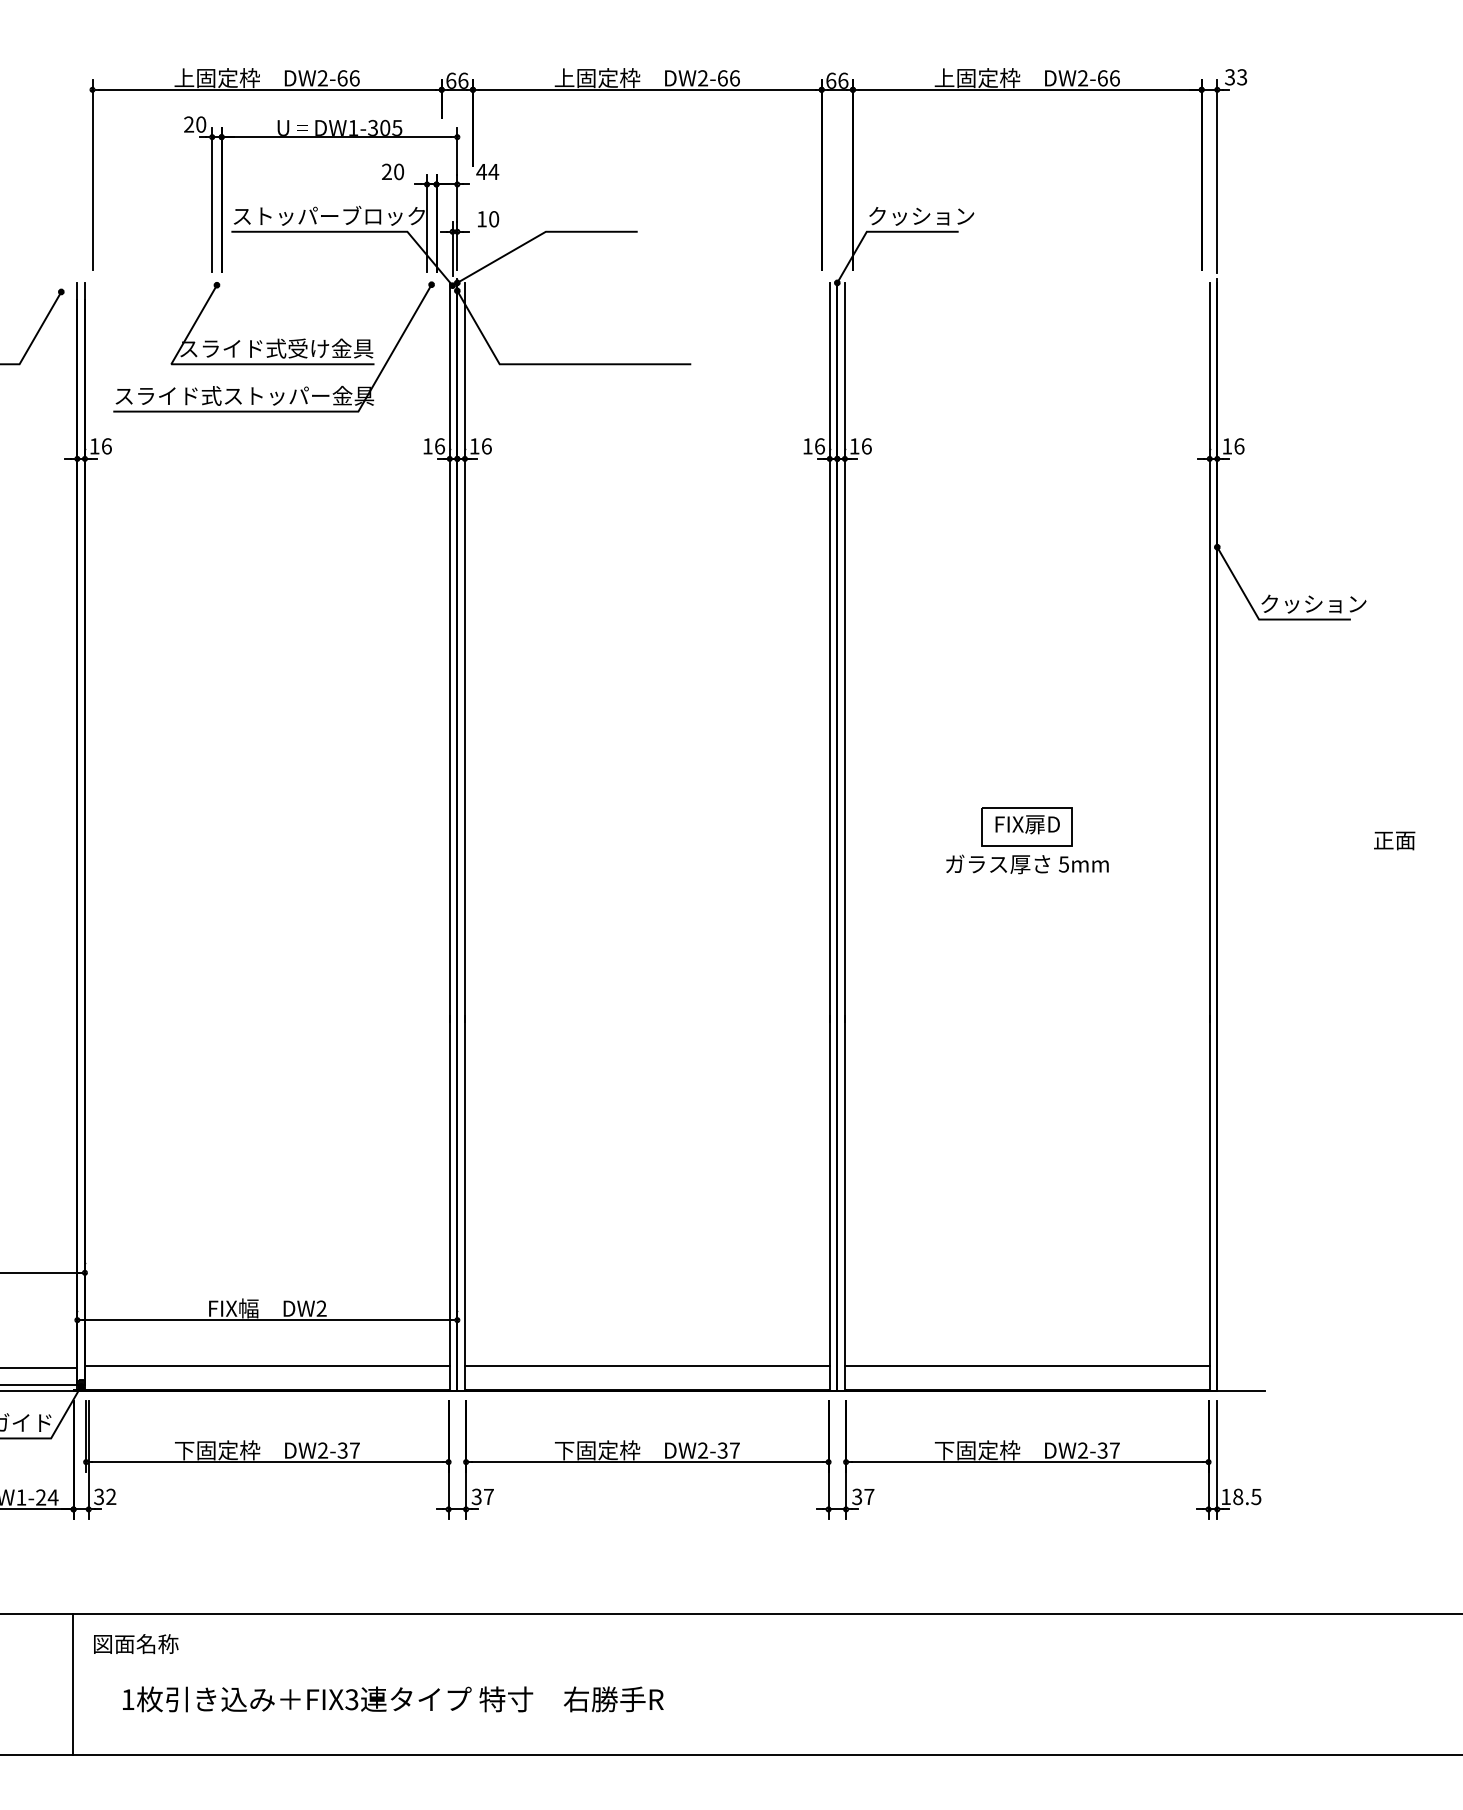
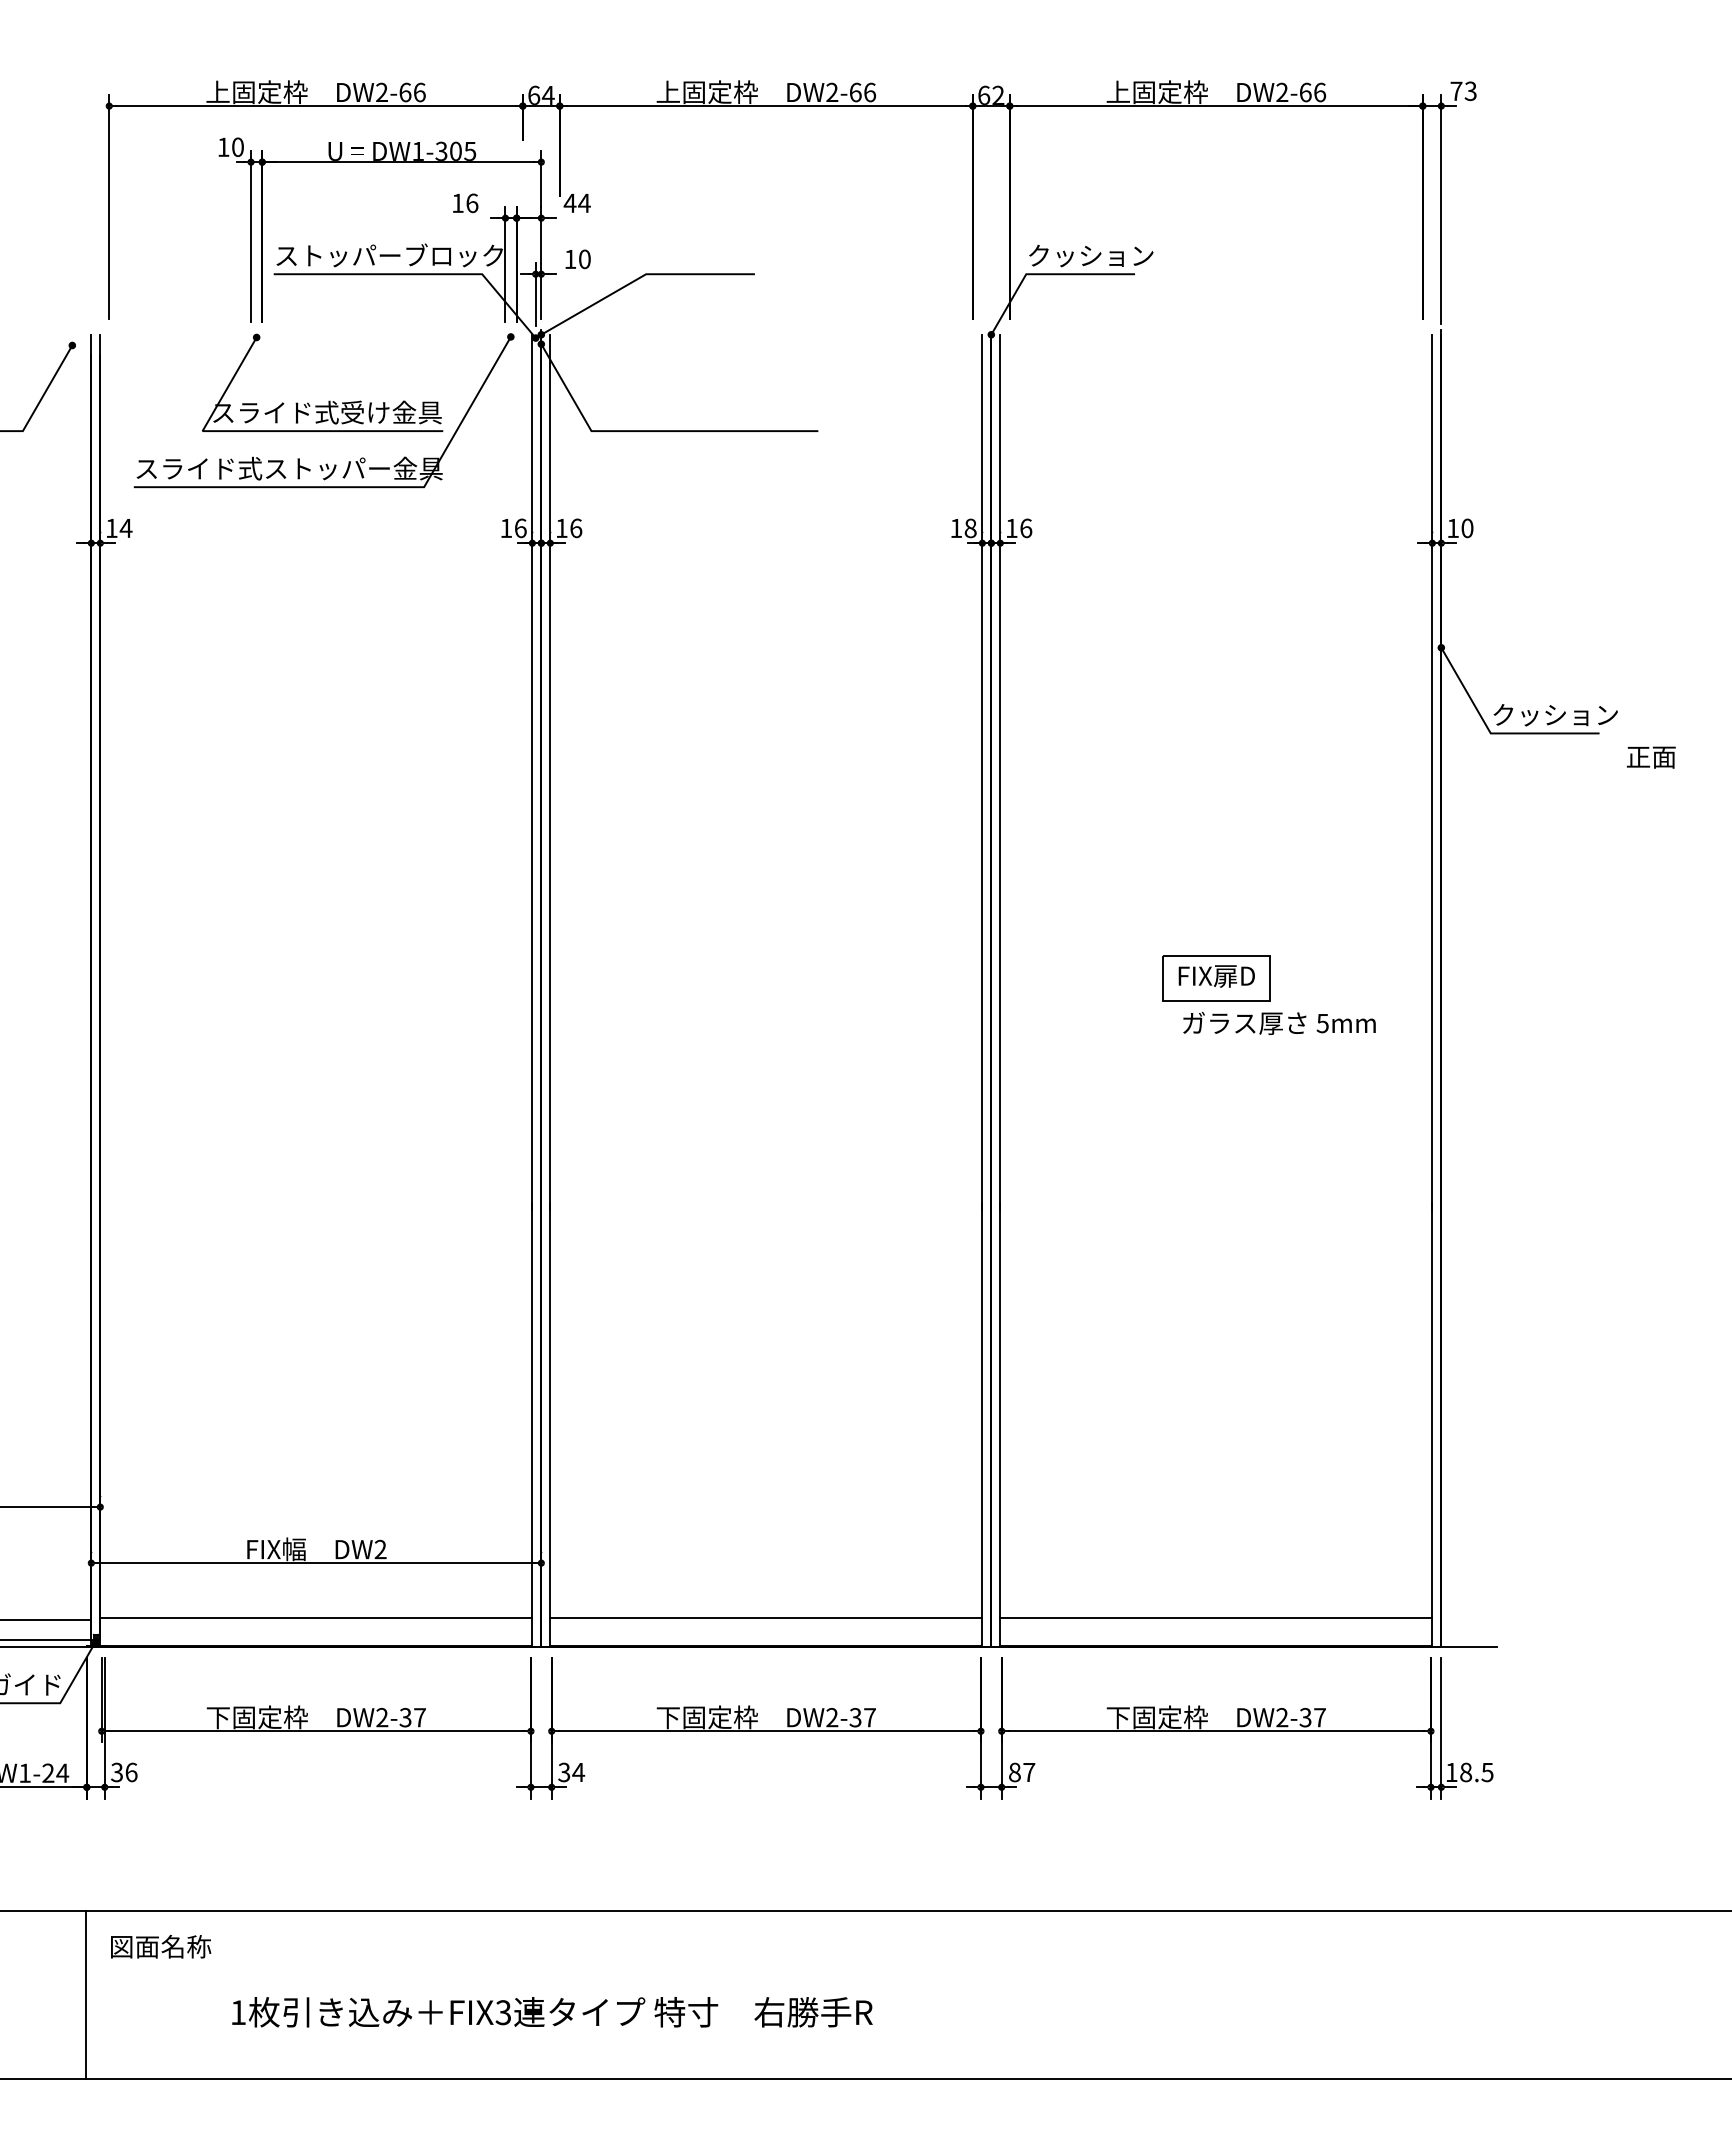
text: (1230, 77) -> (1456, 91), 33 -> 73
text: (462, 80) -> (547, 94), 66 -> 64
text: (843, 80) -> (998, 94), 66 -> 62
text: (188, 123) -> (223, 146), 20 -> 10
text: (393, 171) -> (465, 202), 20 -> 16
text: (1239, 445) -> (1467, 527), 16 -> 10
text: (106, 446) -> (125, 528), 16 -> 14
text: (819, 446) -> (970, 528), 16 -> 18
text: (1394, 840) -> (1651, 757), moved
text: (1027, 864) -> (1279, 1023), moved
text: (111, 1496) -> (131, 1772), 32 -> 36
text: (488, 1496) -> (578, 1772), 37 -> 34
text: (856, 1496) -> (1014, 1772), 37 -> 87
text: (393, 1699) -> (552, 2012), moved

